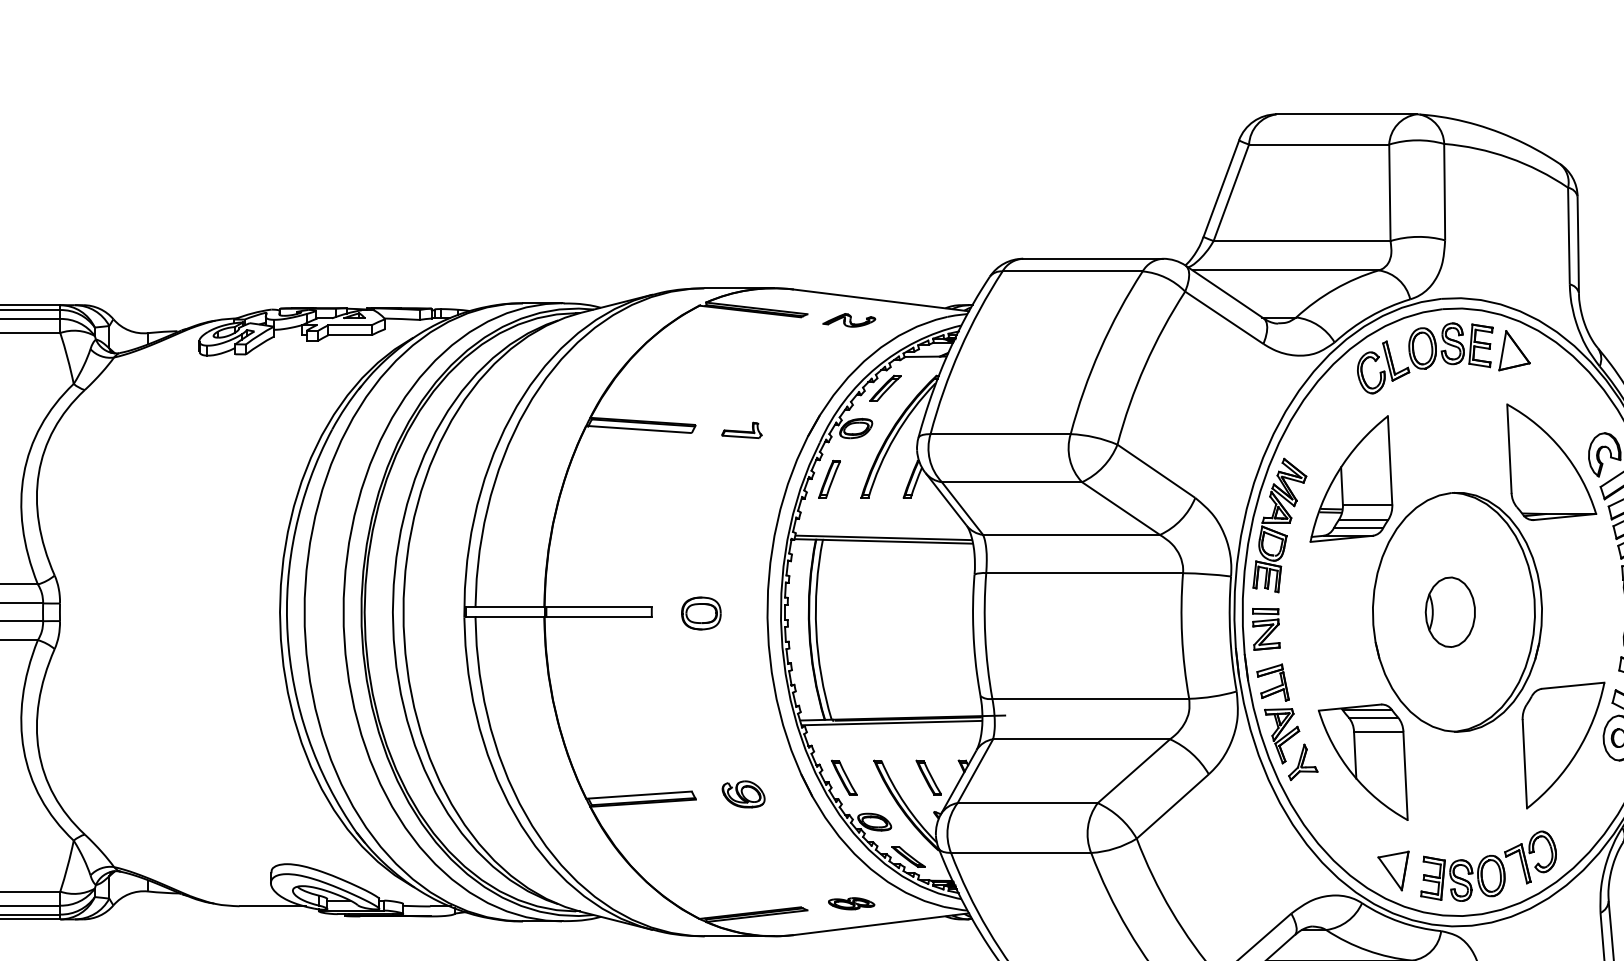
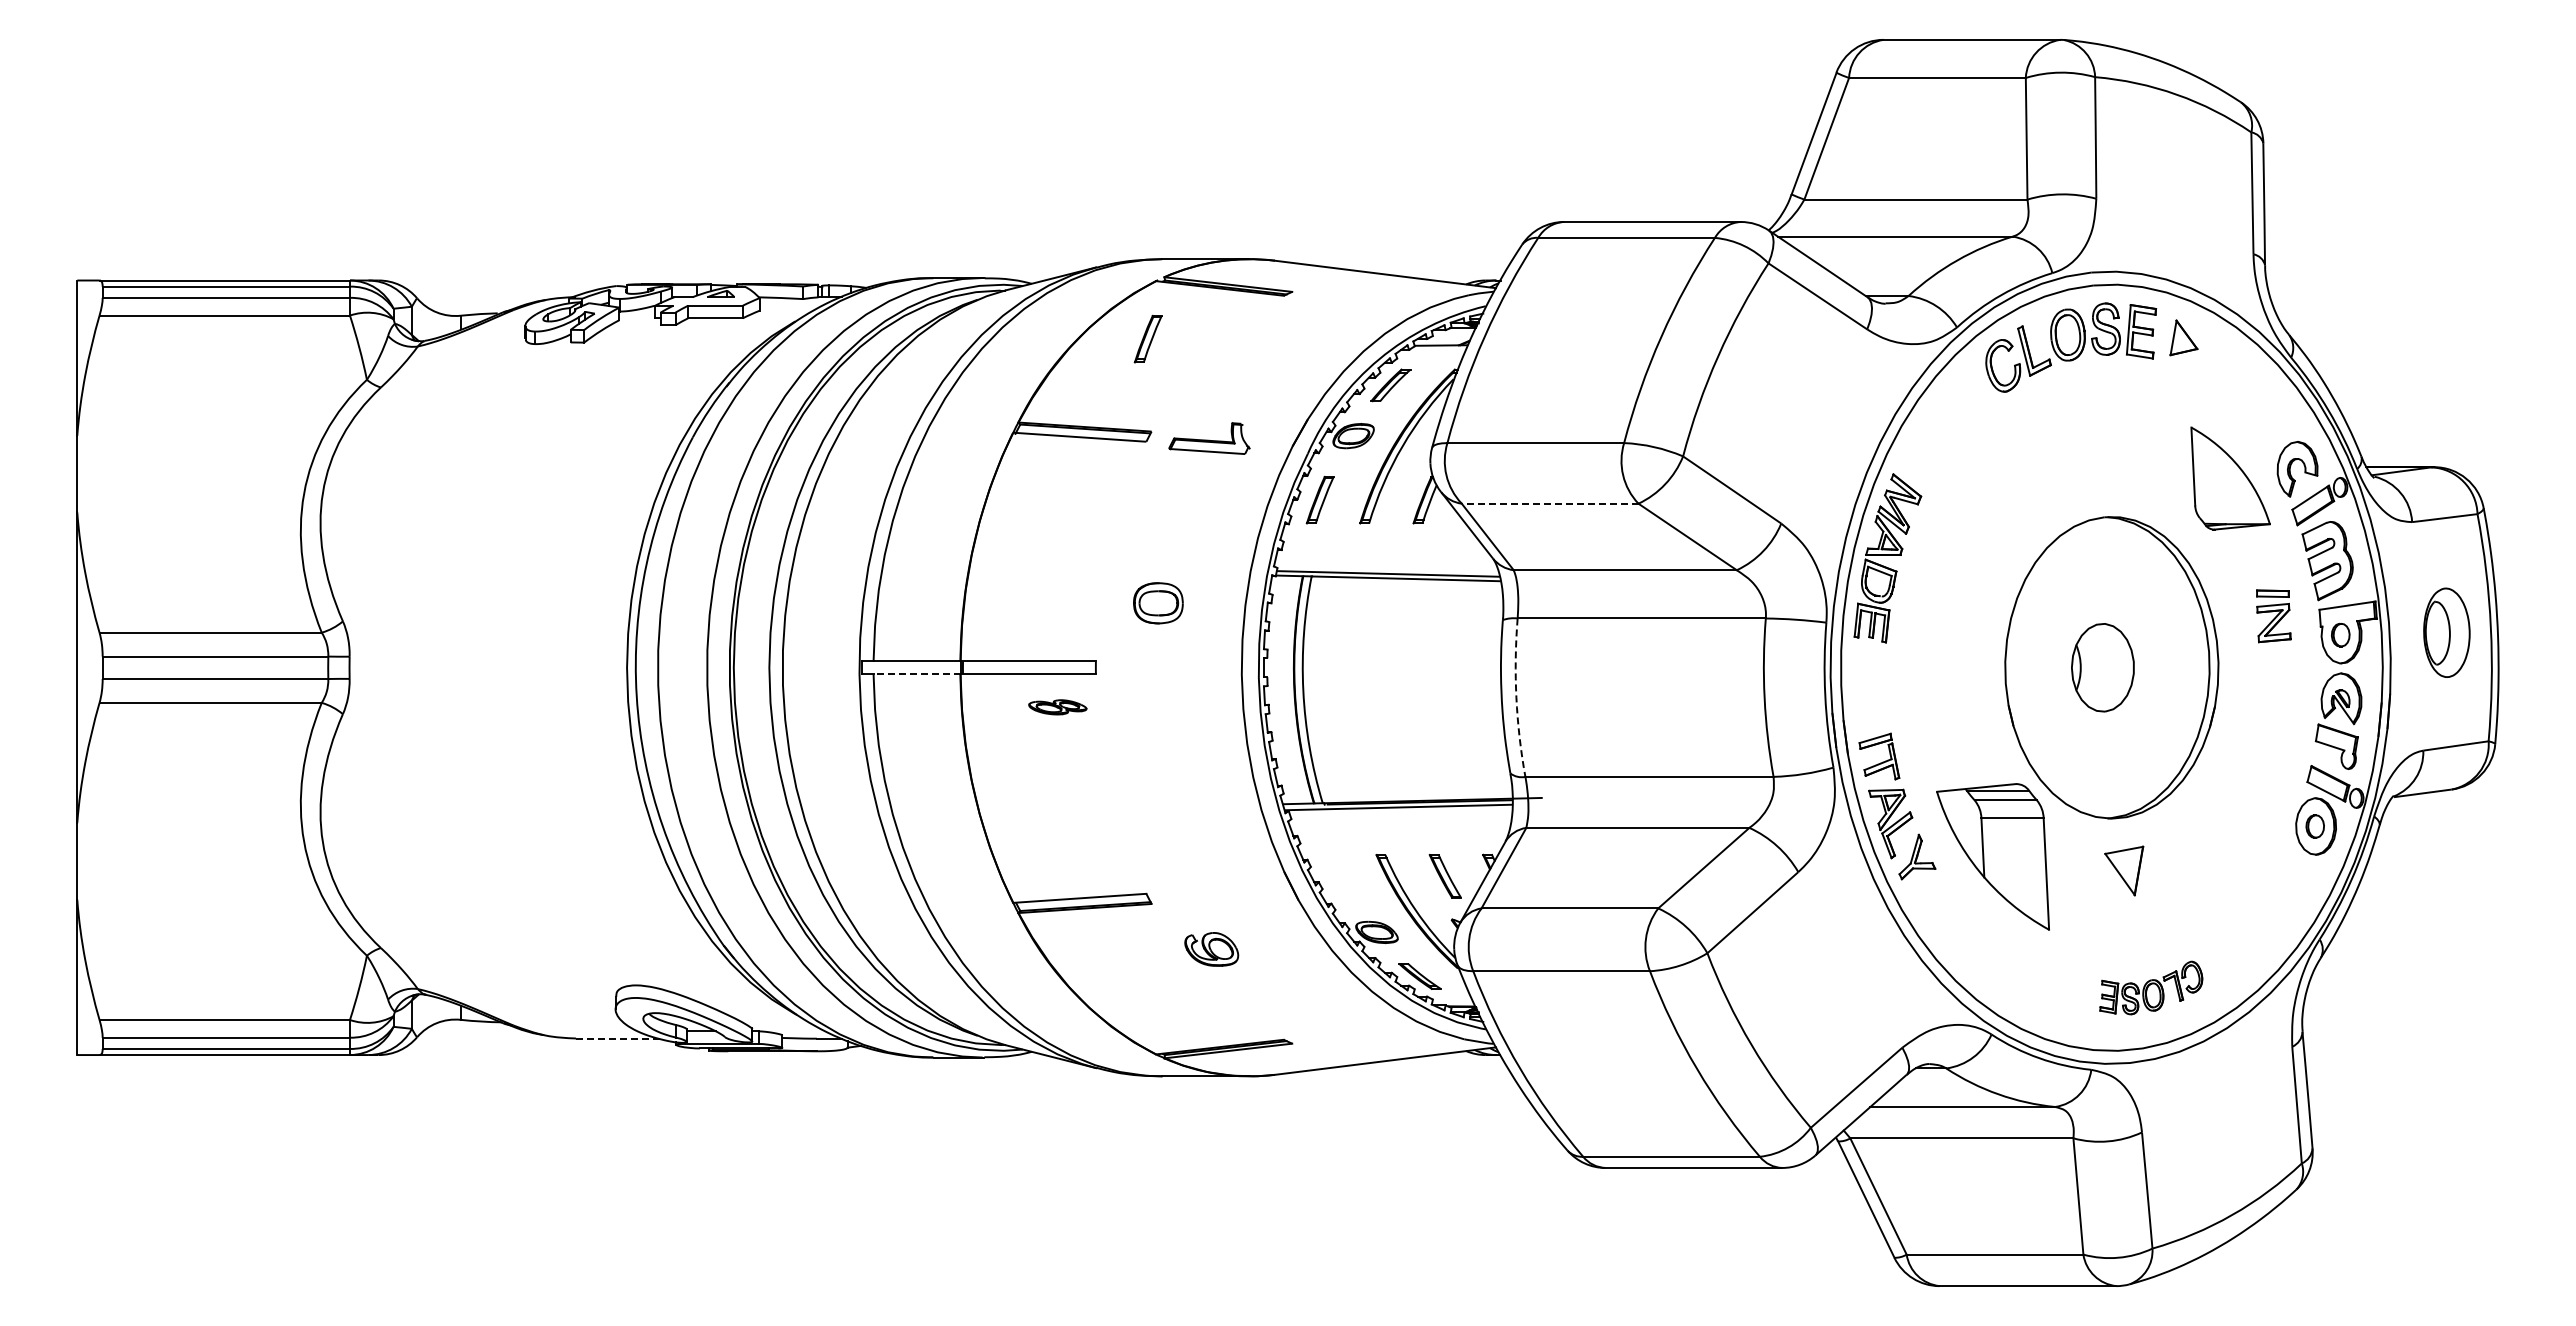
part: (848, 320) -> (1344, 299), removed
part: (1514, 350) -> (2183, 337), size x0.7
part: (692, 351) -> (1147, 338), added
part: (741, 430) -> (1209, 438), size x1.6
part: (1551, 462) -> (2230, 478), size x0.7
part: (1350, 478) -> (1977, 499), removed
line: (1011, 482) -> (1549, 503), solid -> dashed
part: (701, 613) -> (1158, 603), moved
line: (509, 617) -> (916, 674), solid -> dashed
part: (1266, 629) -> (2273, 616), moved
arc: (985, 635) -> (1516, 697), solid -> dashed
part: (1563, 745) -> (2245, 835), removed
part: (844, 777) -> (1338, 876), removed
part: (743, 794) -> (1211, 949), moved
part: (1488, 865) -> (2151, 987), size x0.6
part: (1393, 870) -> (2124, 870), moved
part: (851, 903) -> (1057, 707), moved
line: (272, 906) -> (617, 1038), solid -> dashed

